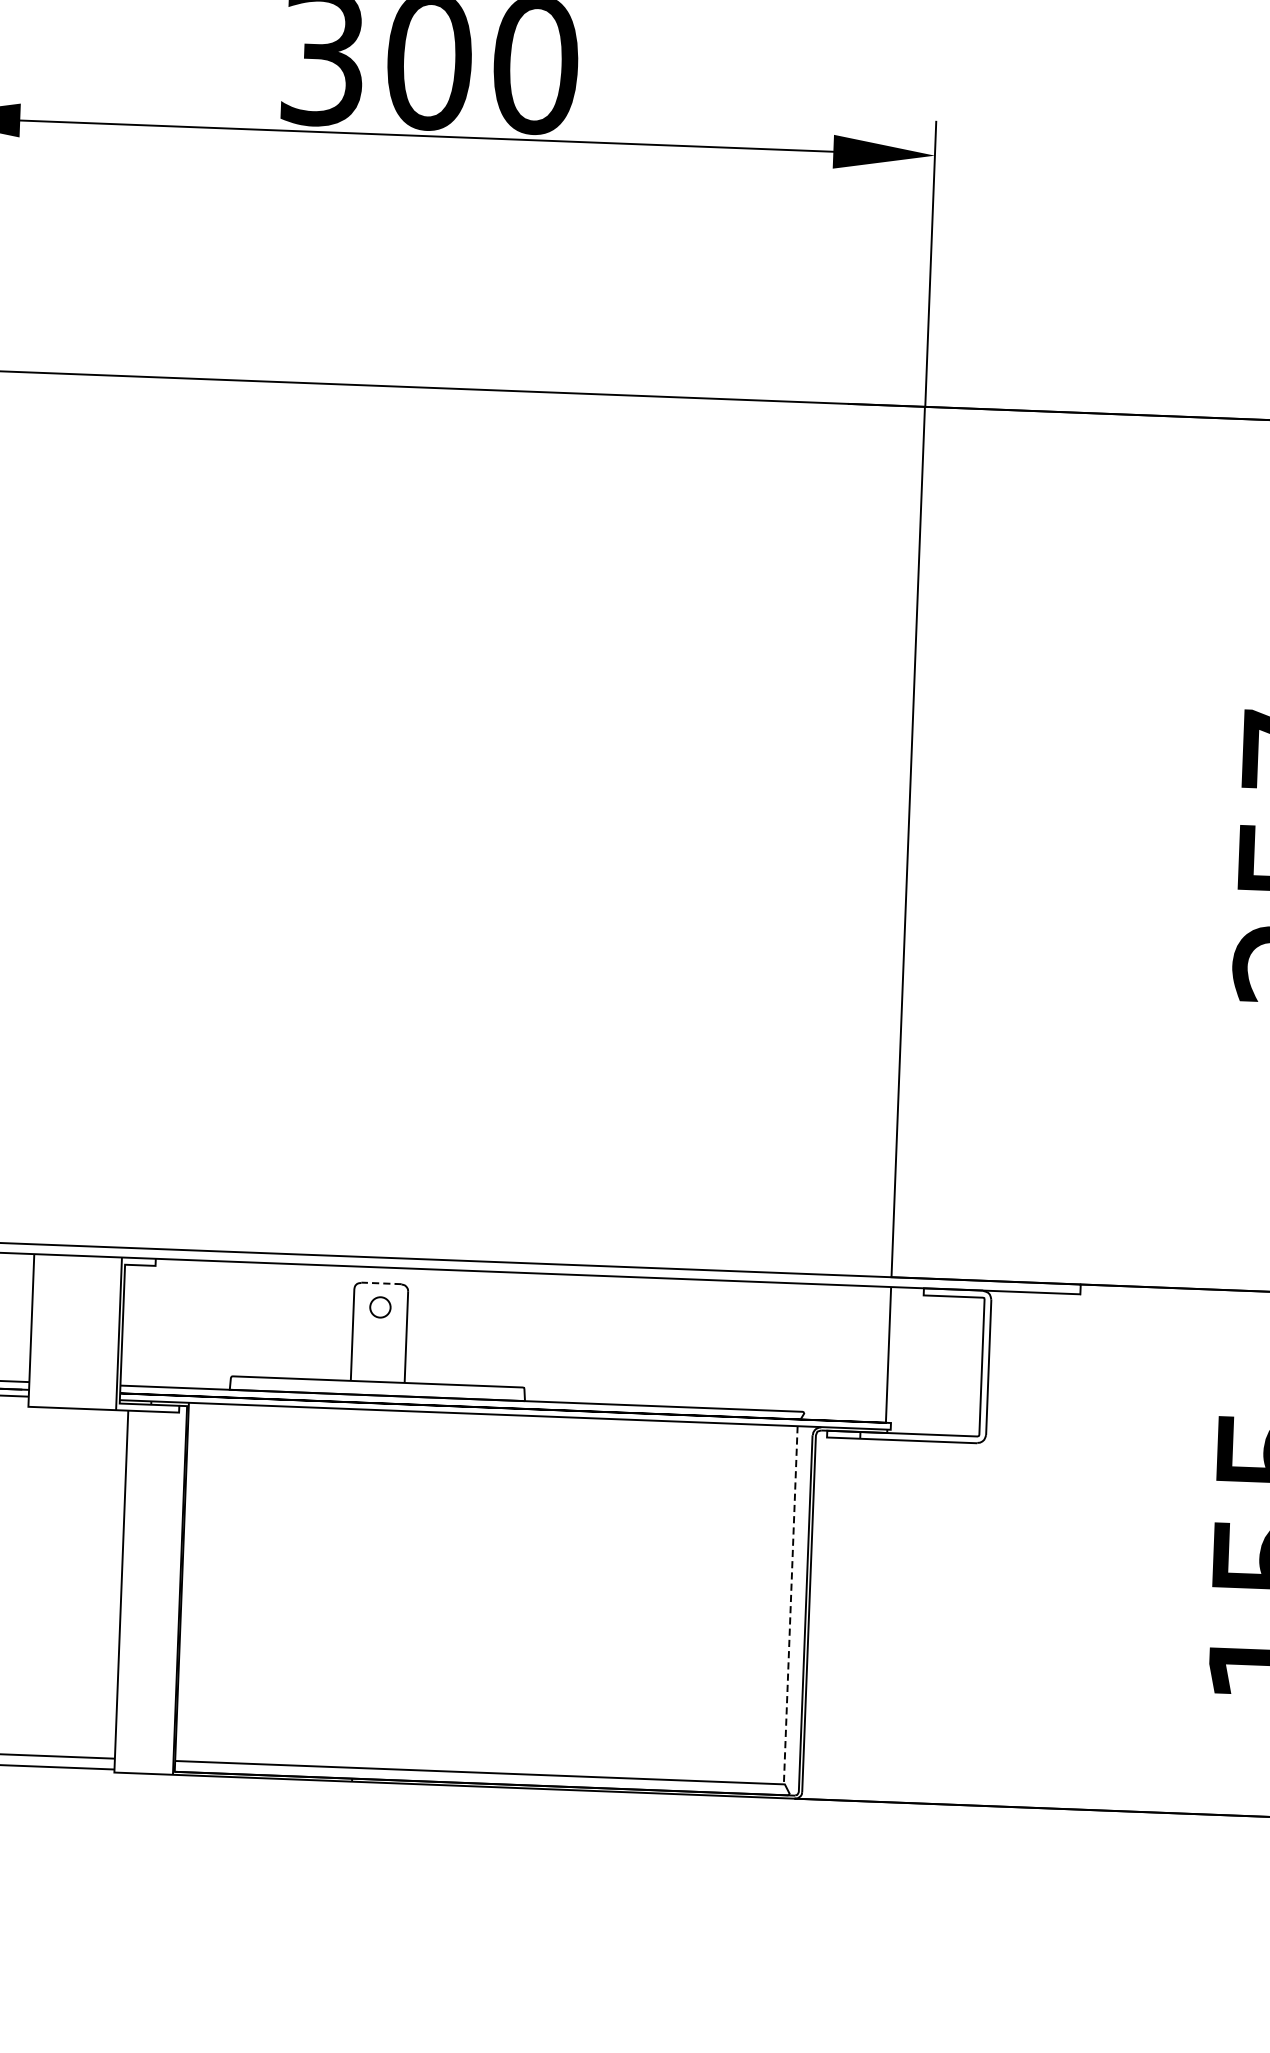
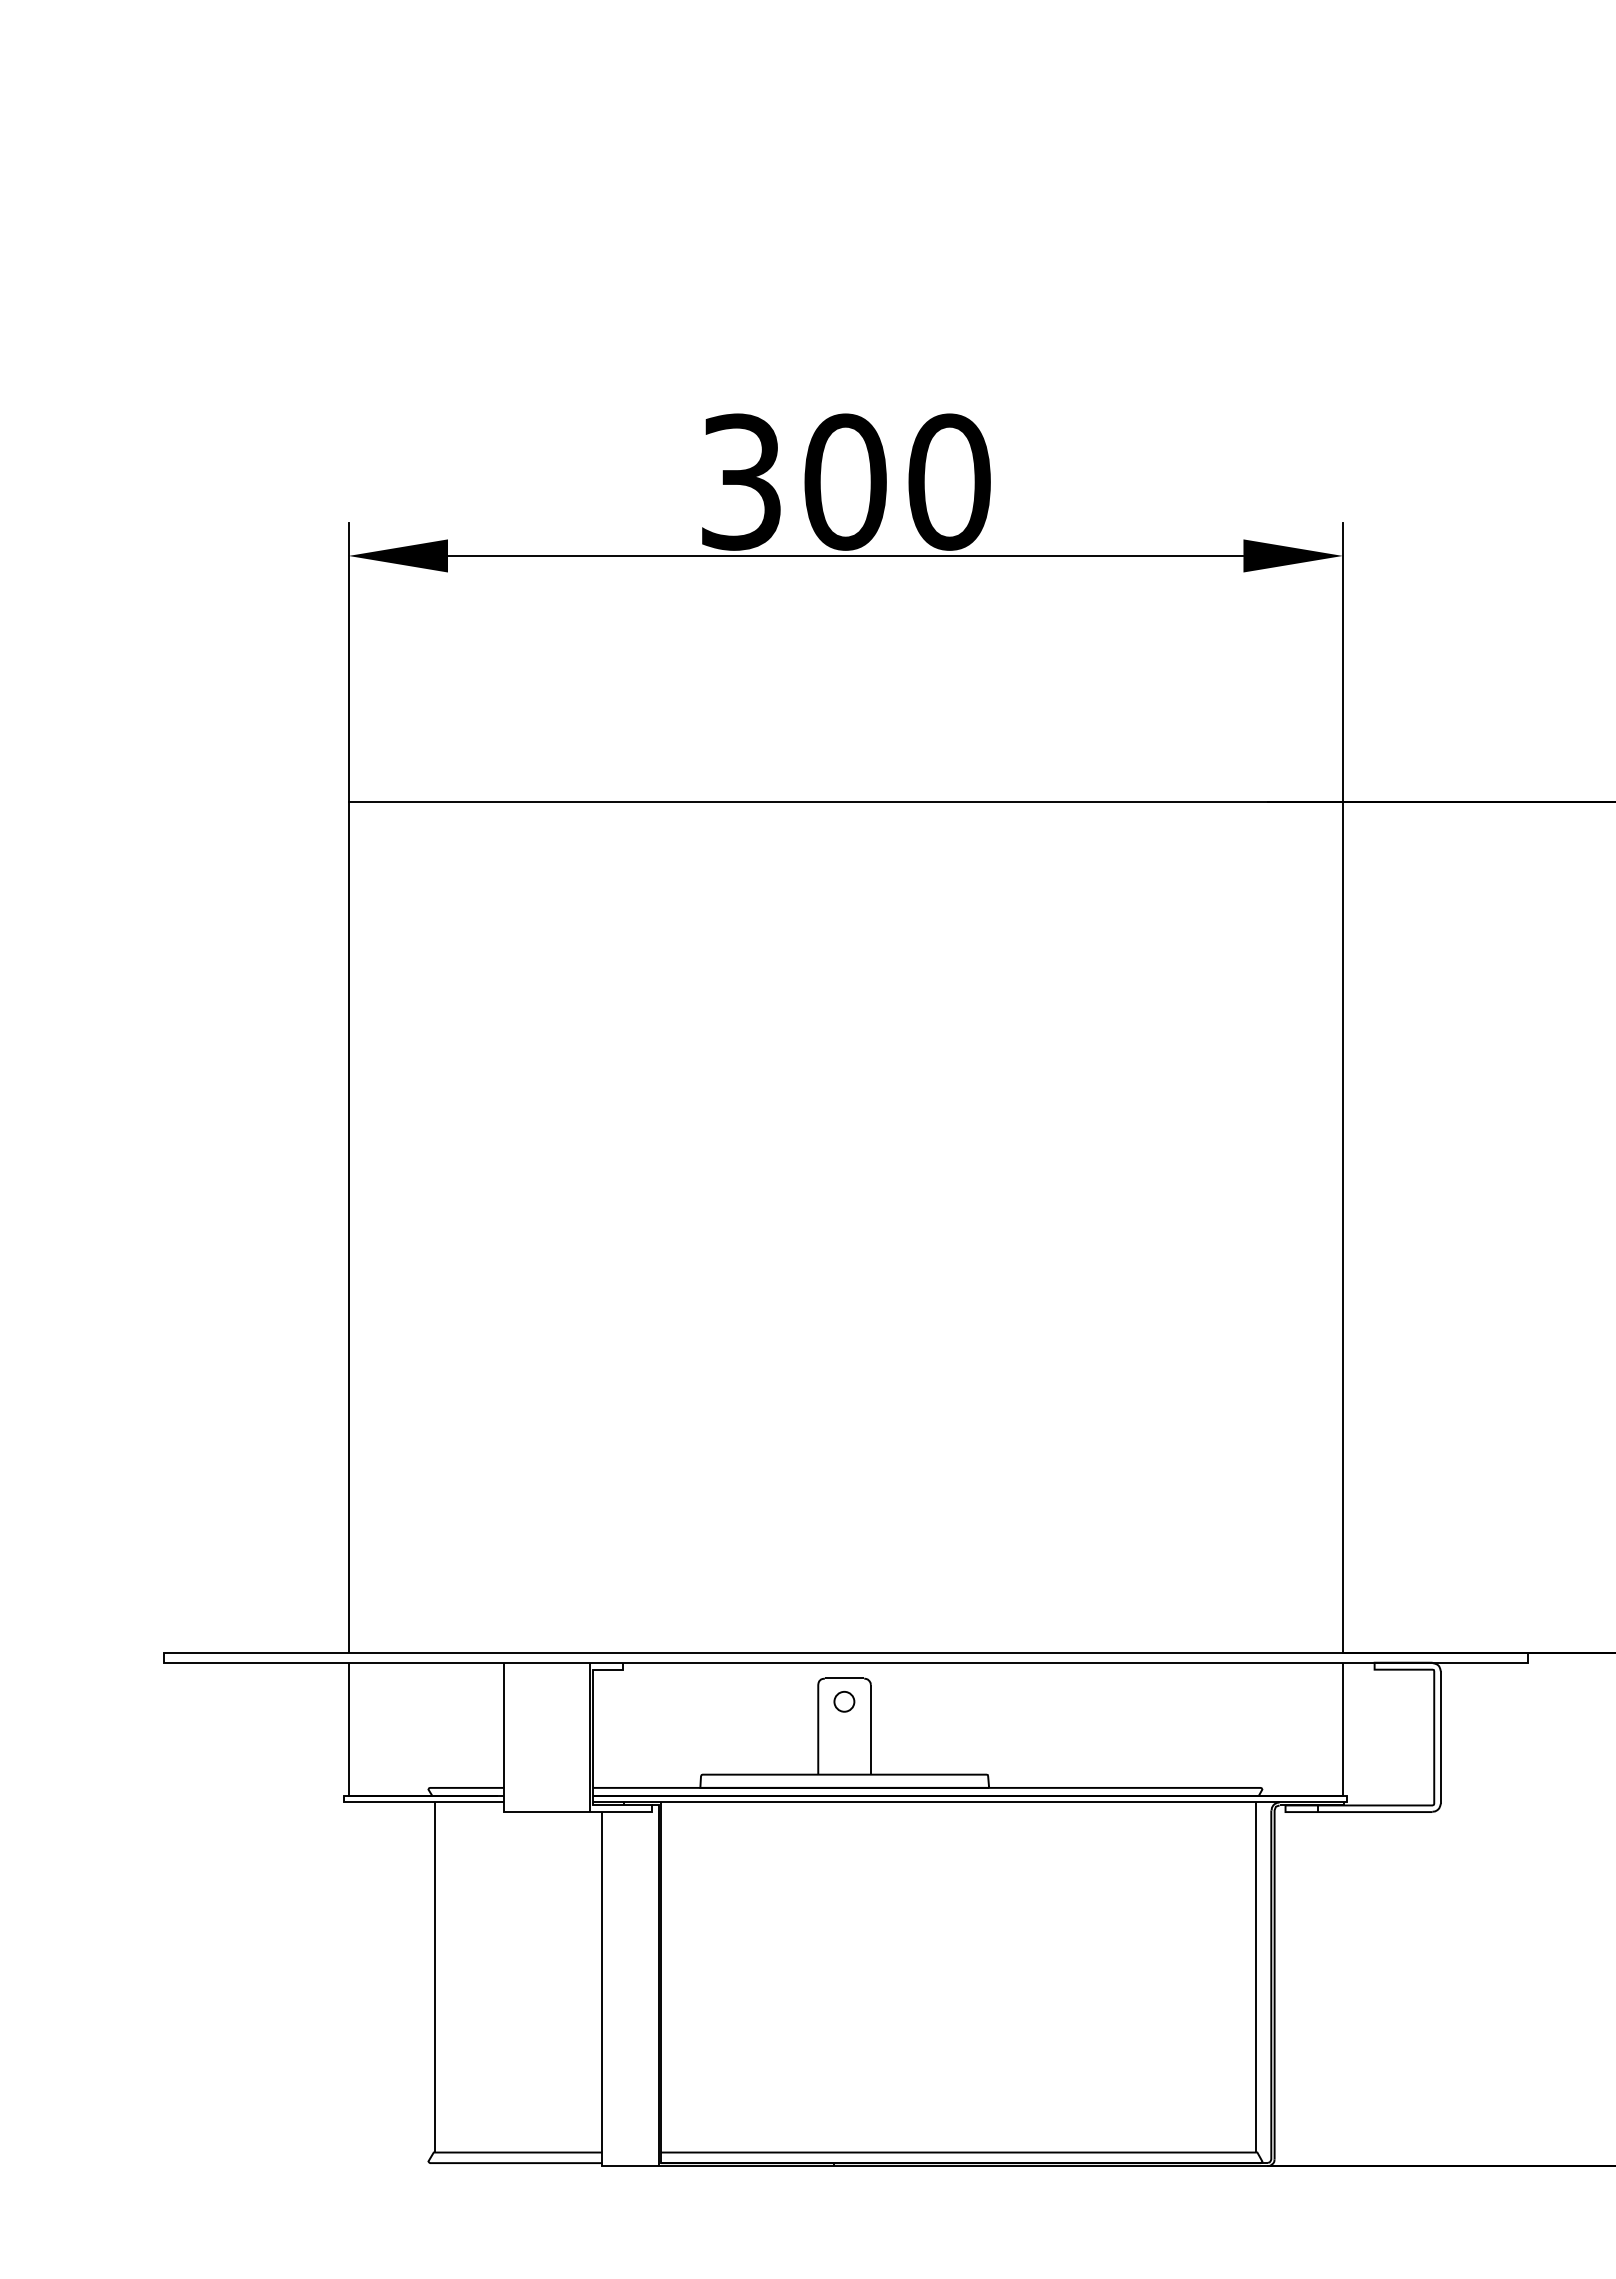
line: (381, 1283) -> (844, 1678), dashed -> solid
line: (790, 1605) -> (1256, 1977), dashed -> solid

